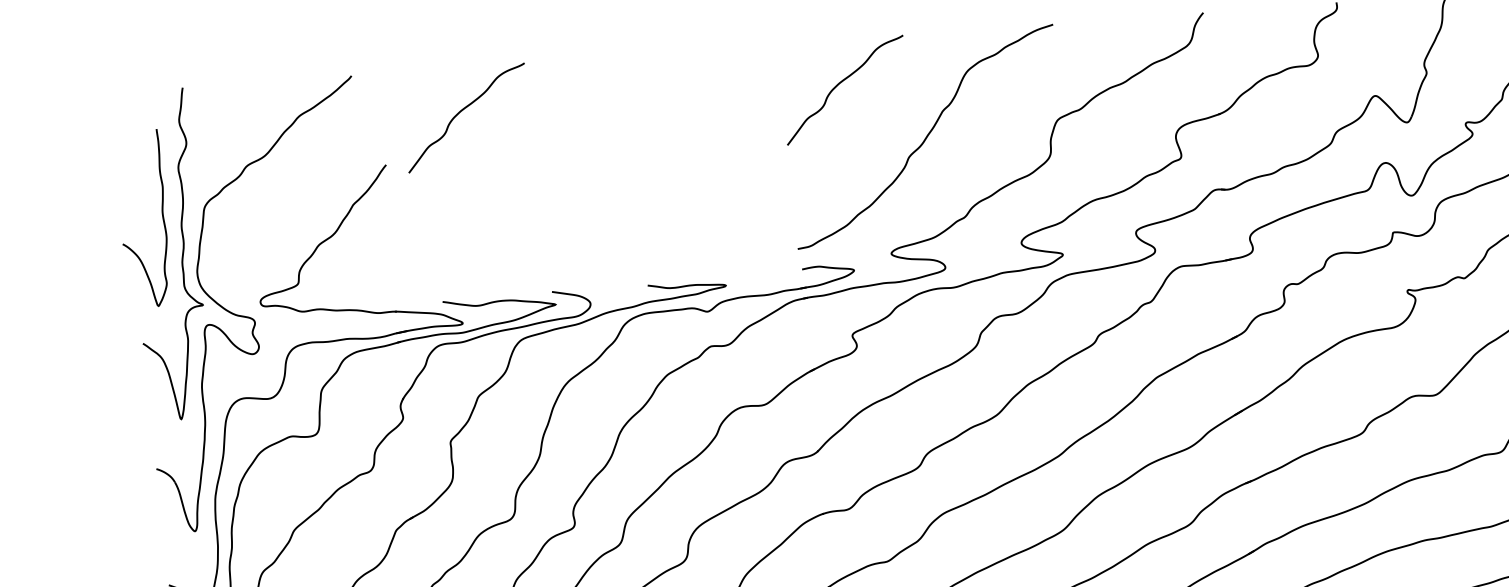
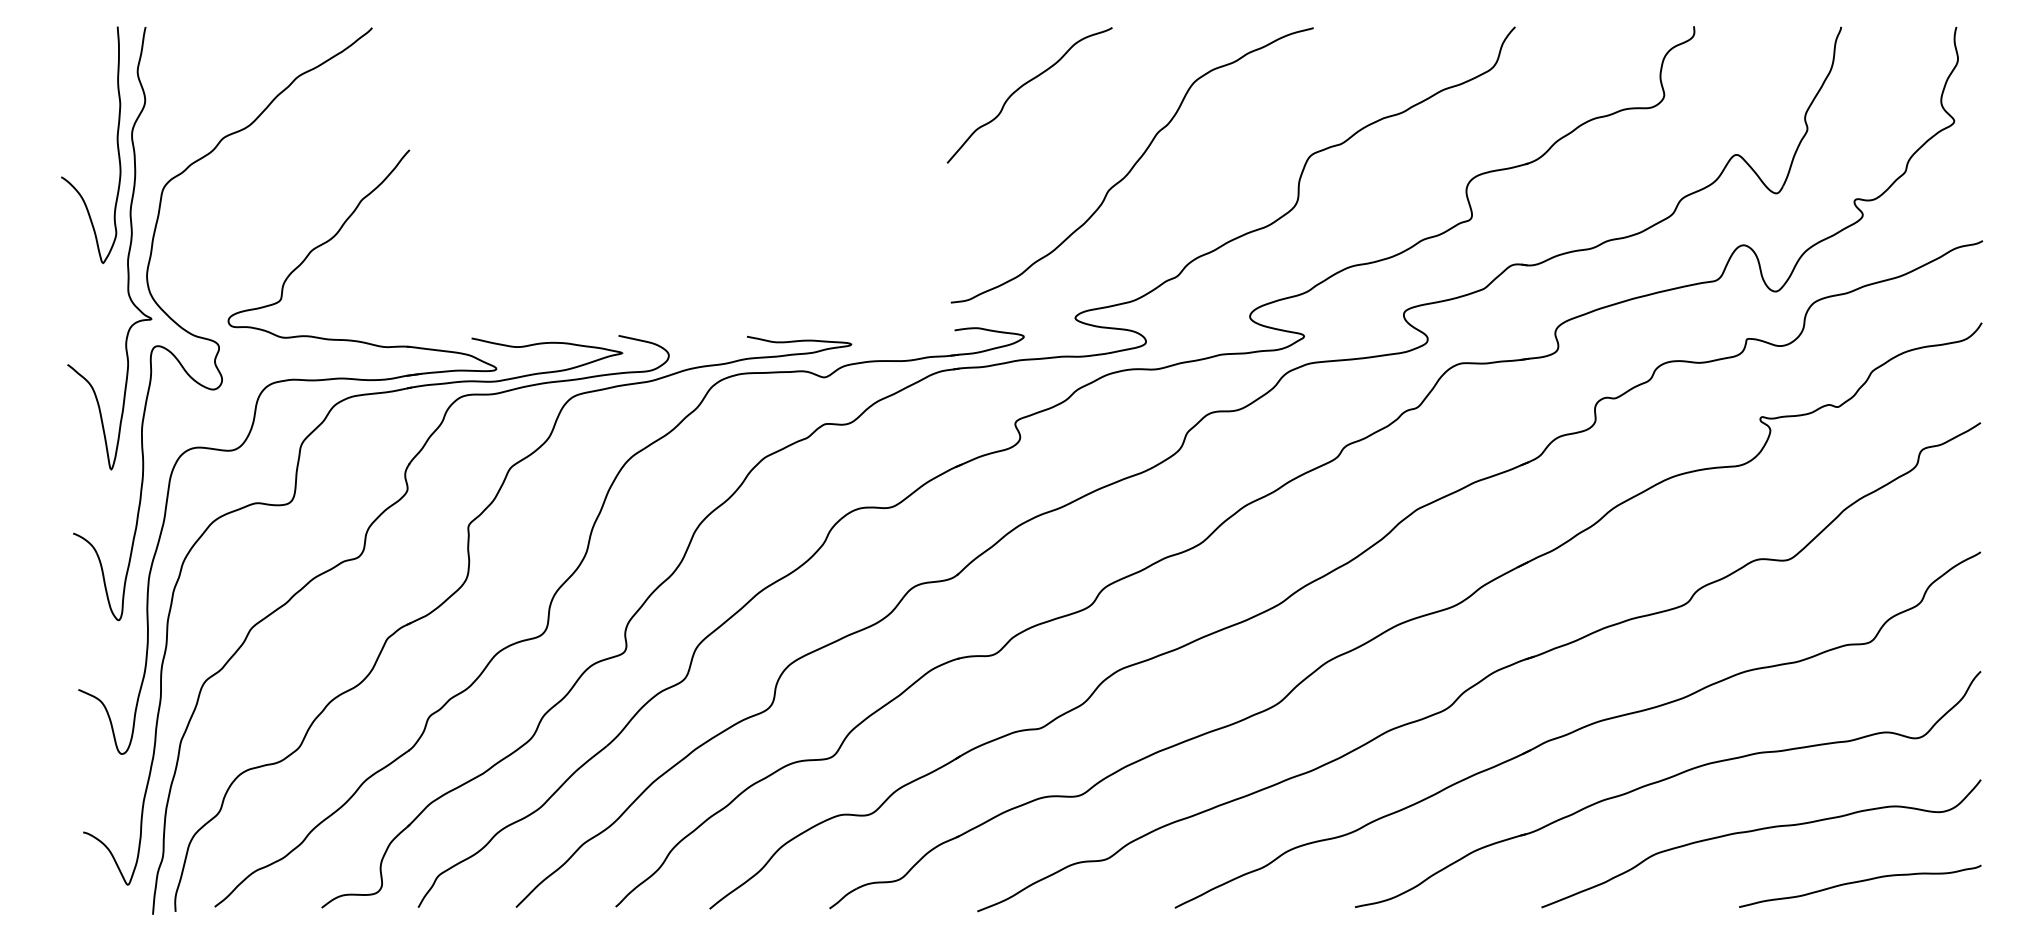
curve: (461, 111) -> (515, 86), removed
curve: (161, 215) -> (116, 142), moved

